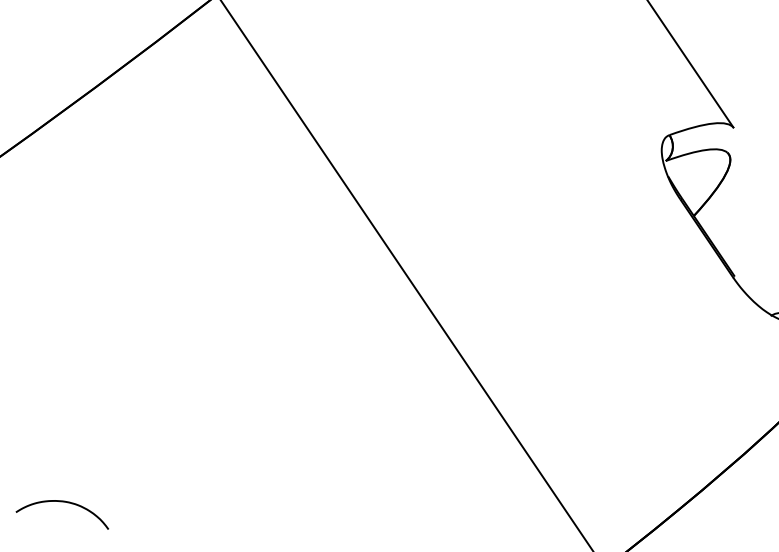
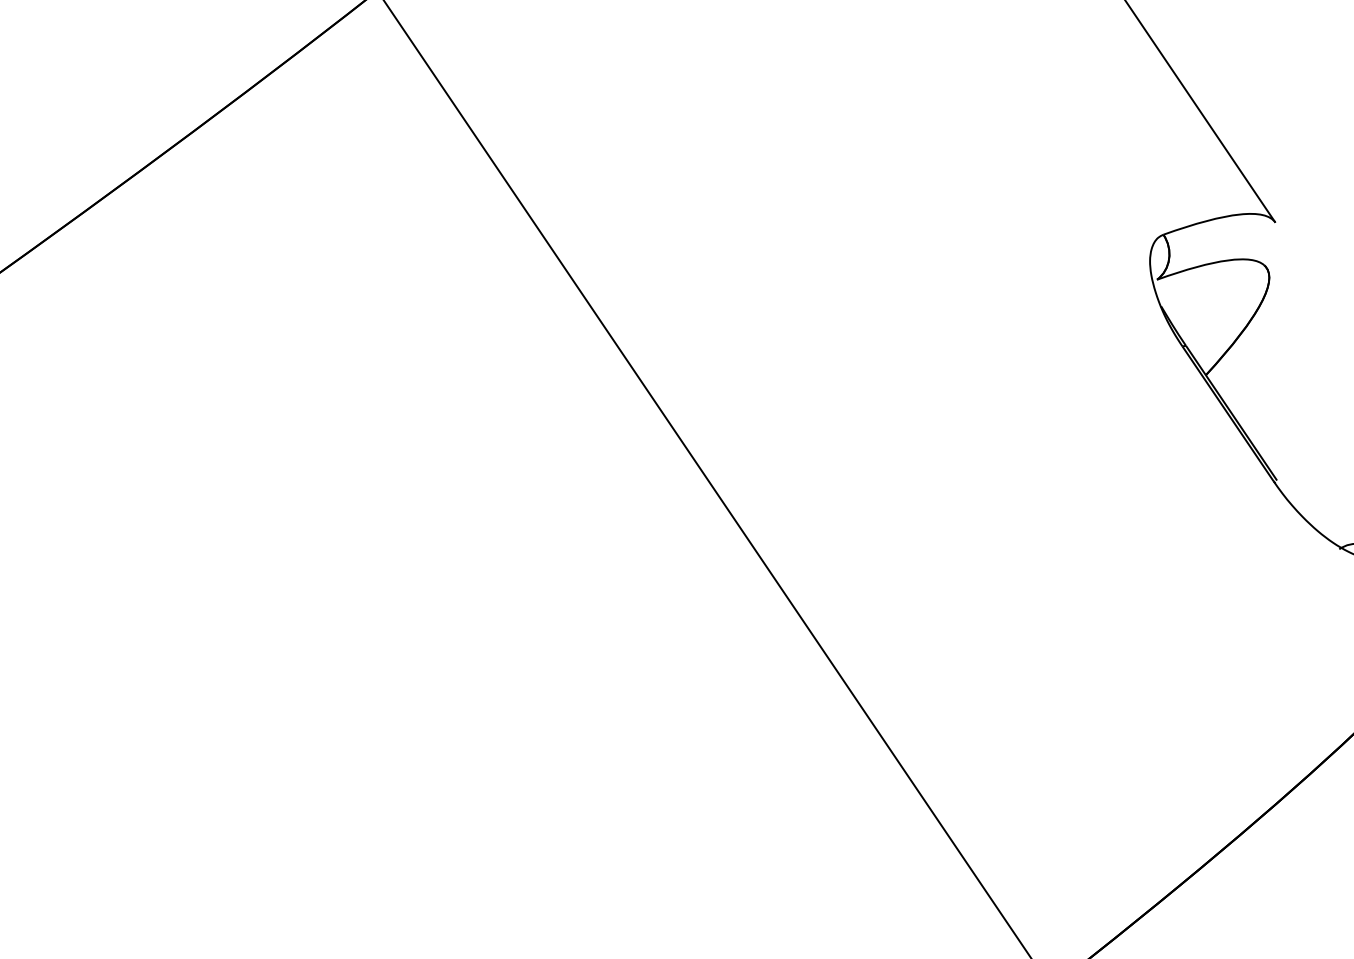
curve: (62, 502) -> (108, 873), removed

